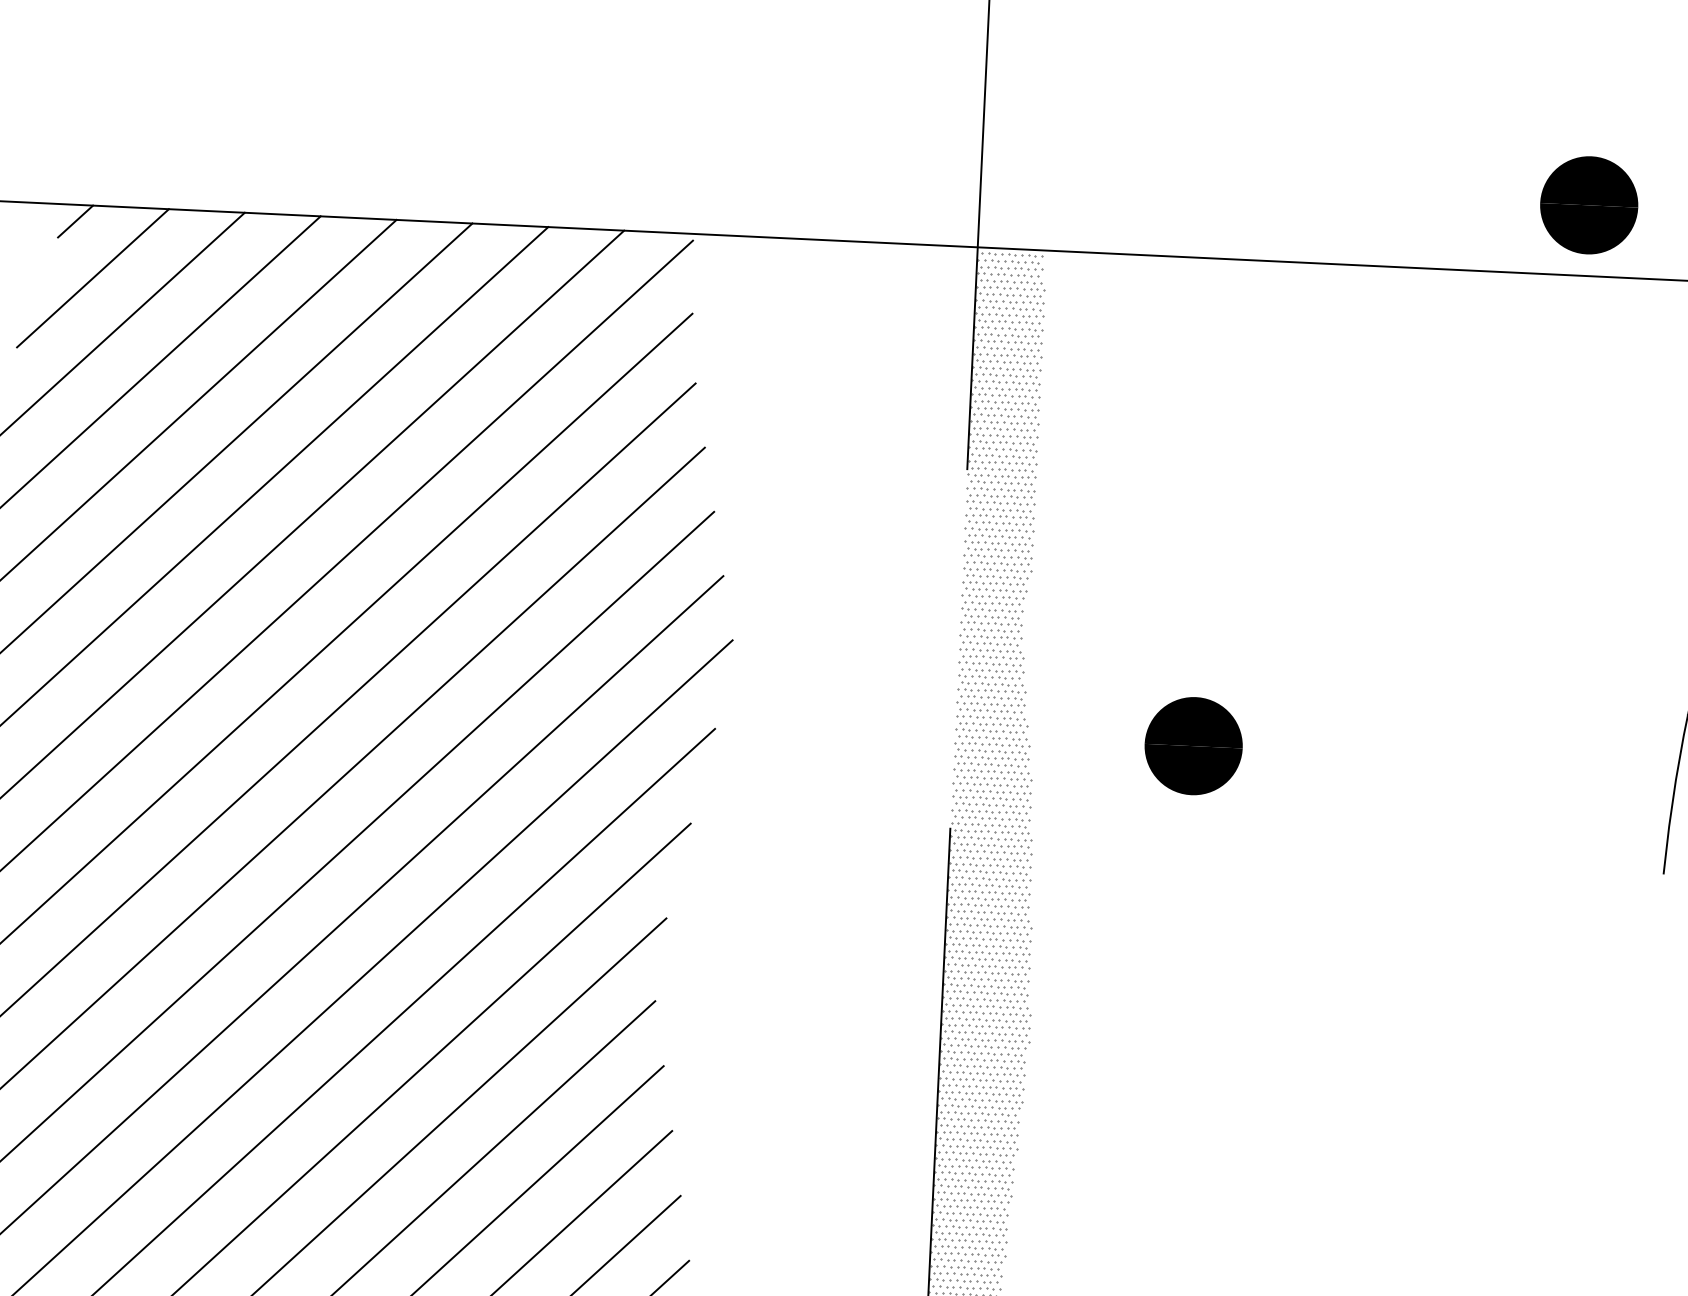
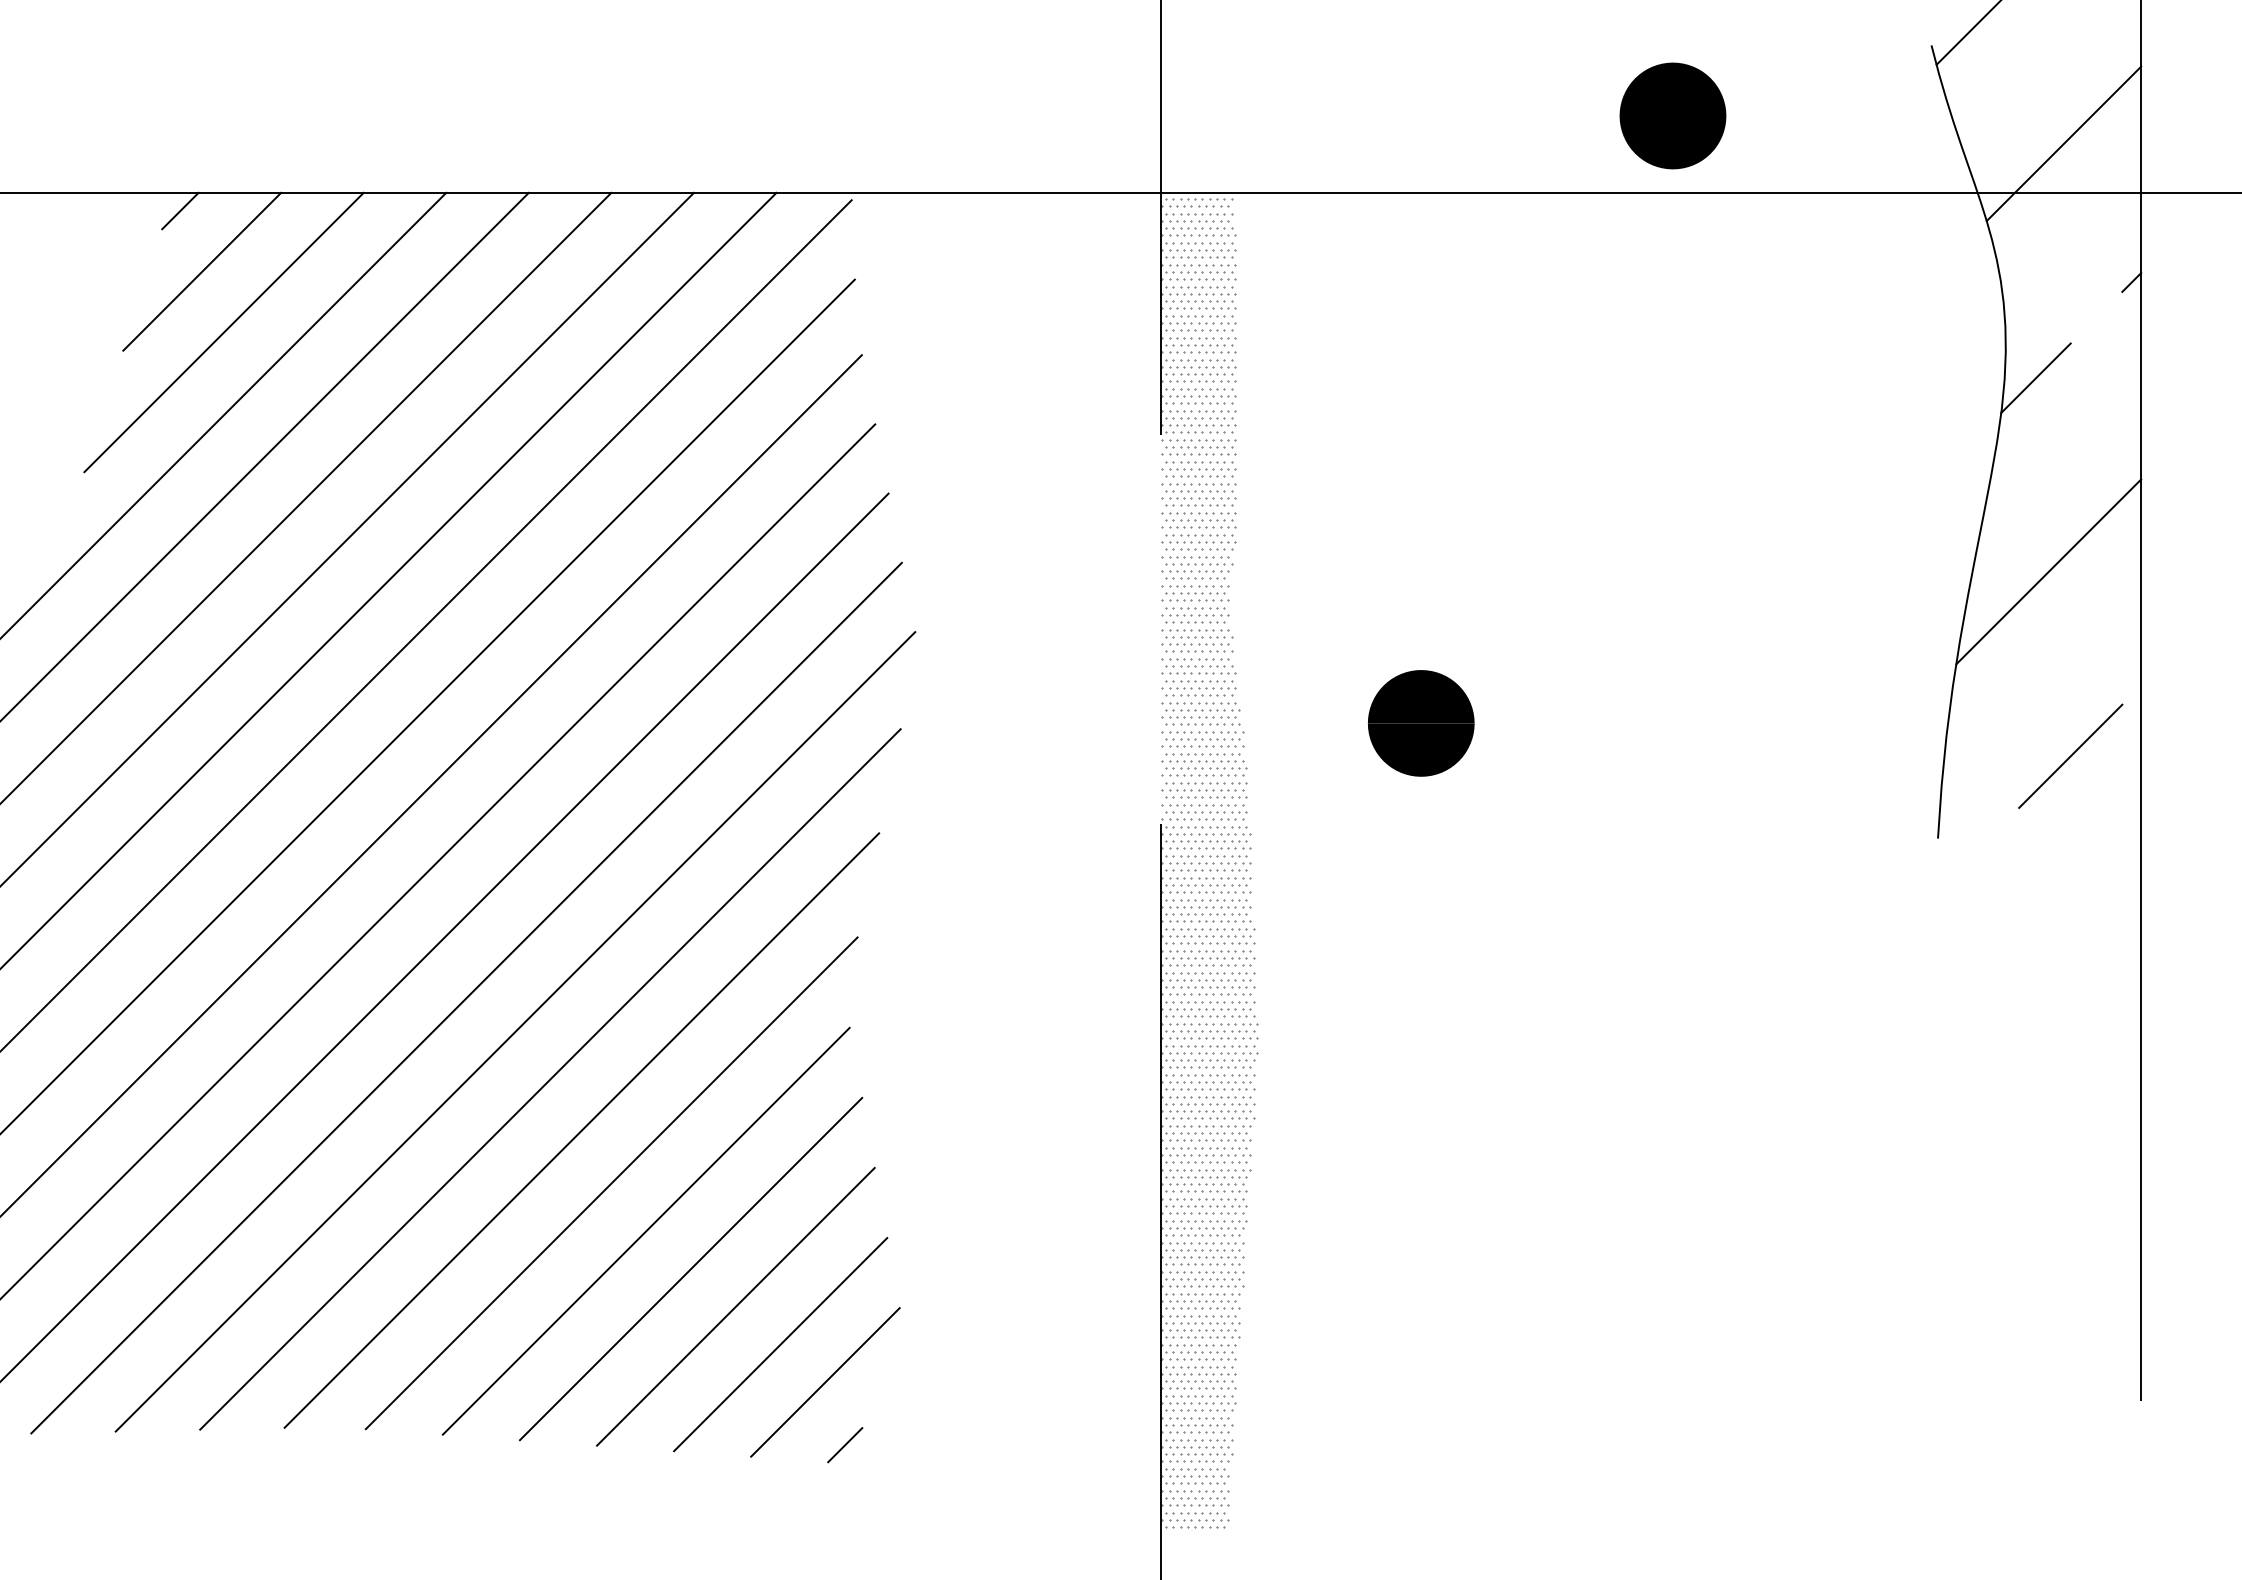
part: (1588, 204) -> (1672, 115), moved

